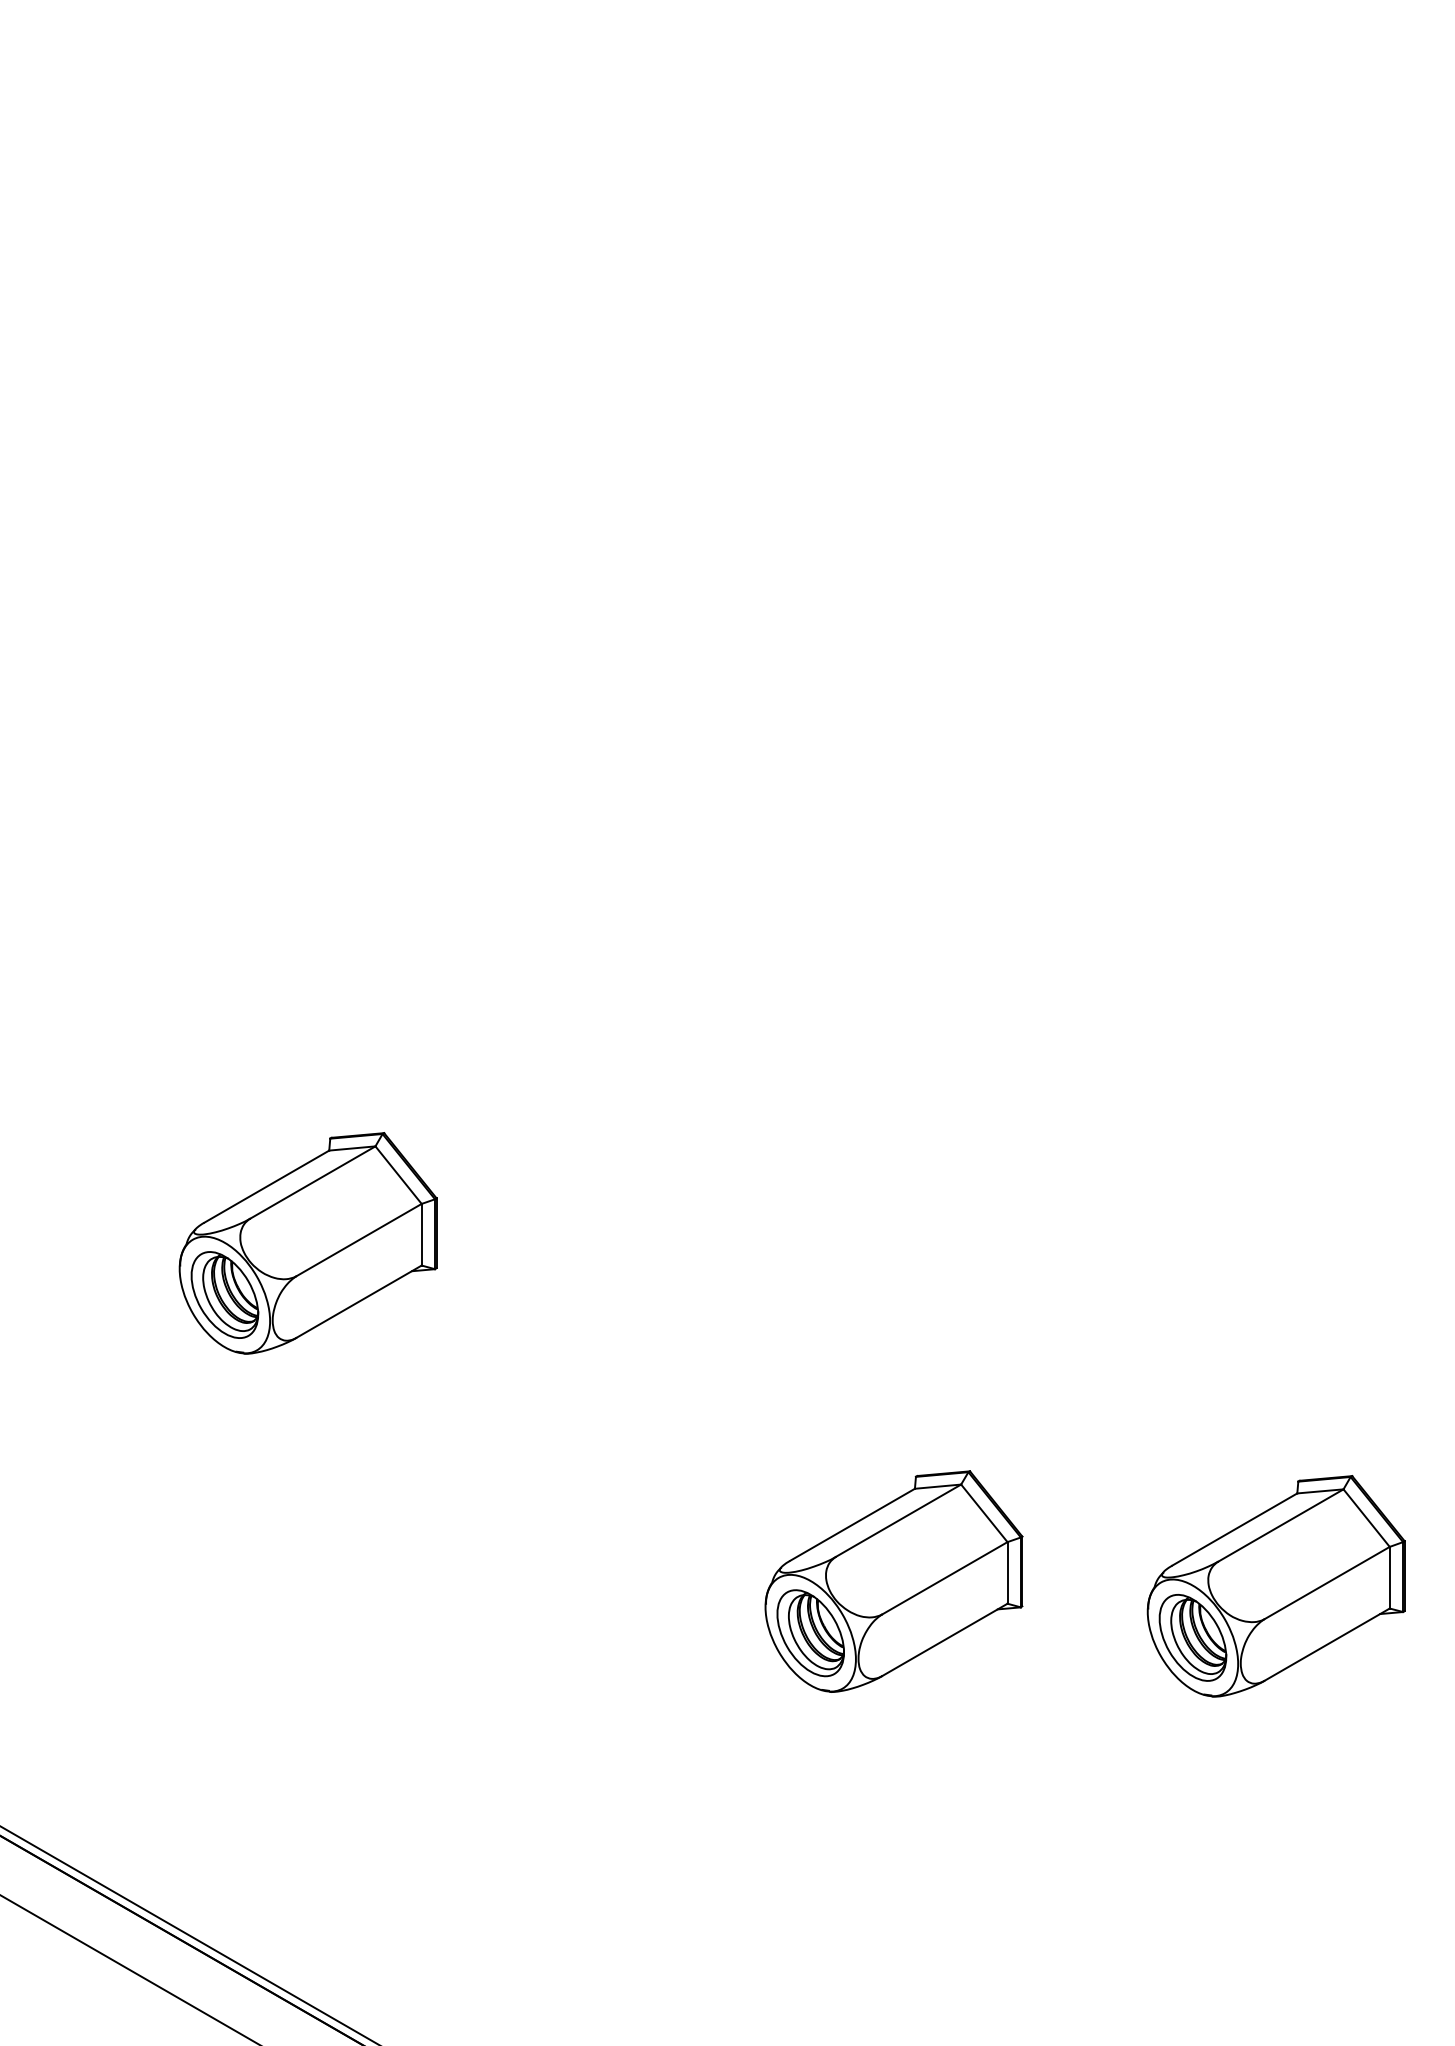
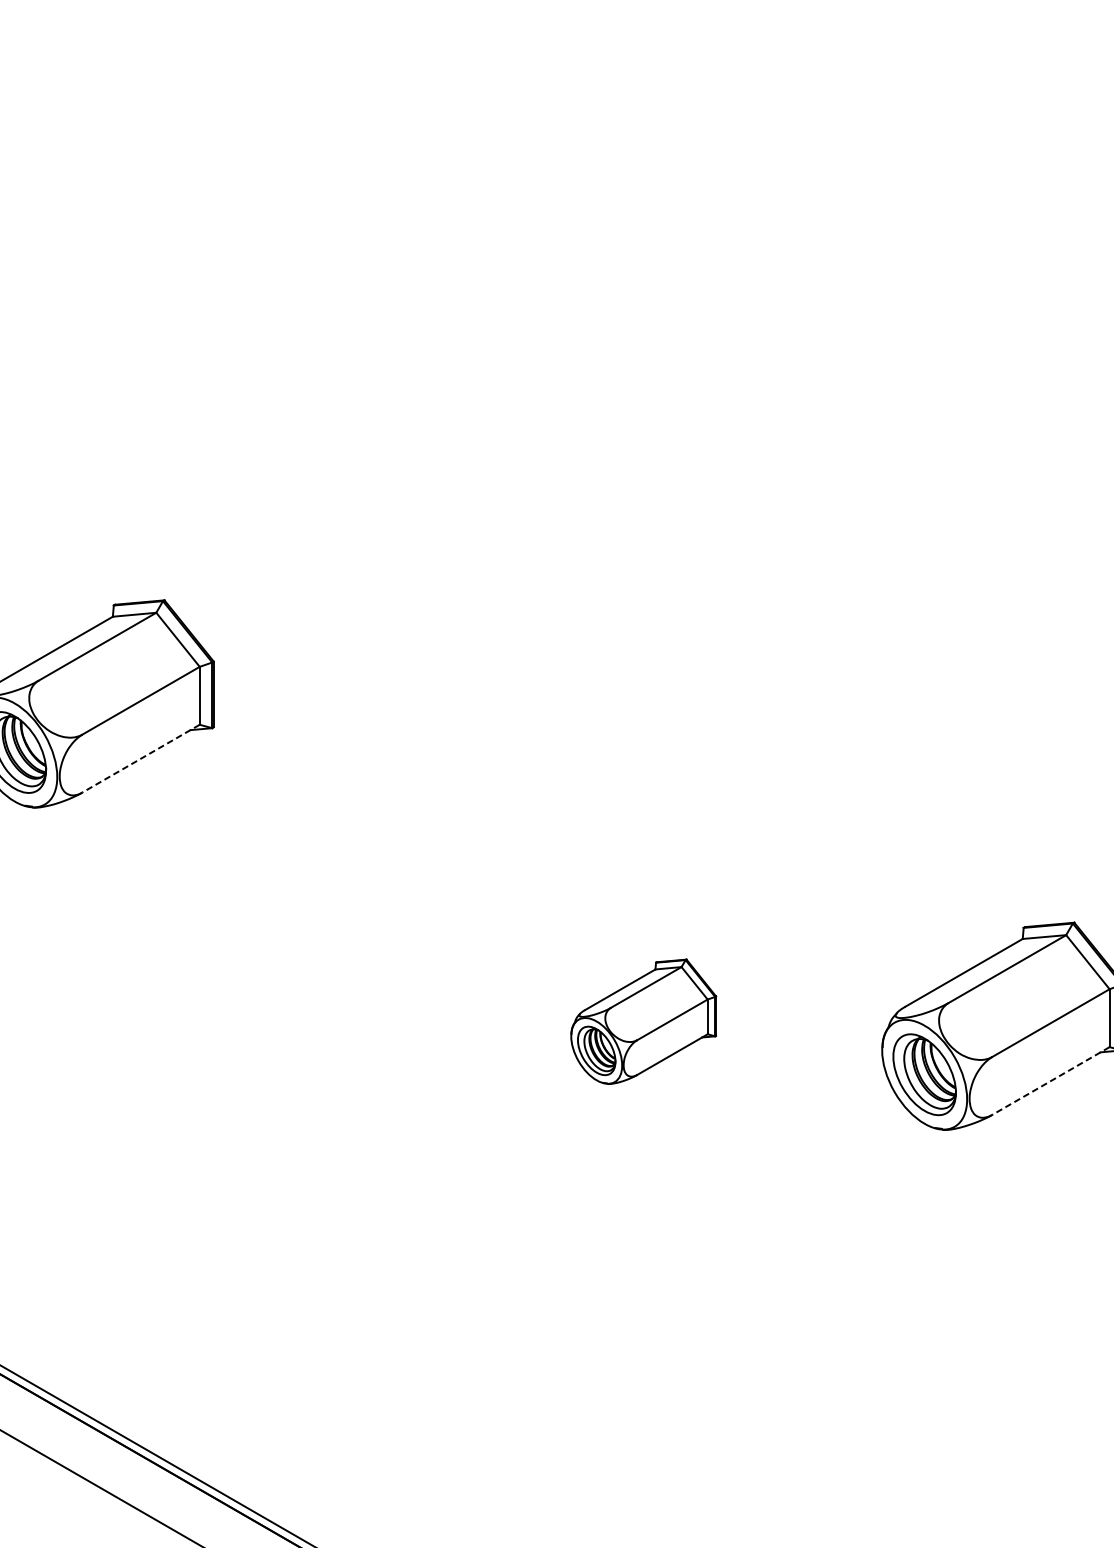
line: (358, 1301) -> (140, 758), solid -> dashed
part: (893, 1581) -> (643, 1021), size x0.6
line: (1326, 1644) -> (1050, 1080), solid -> dashed

